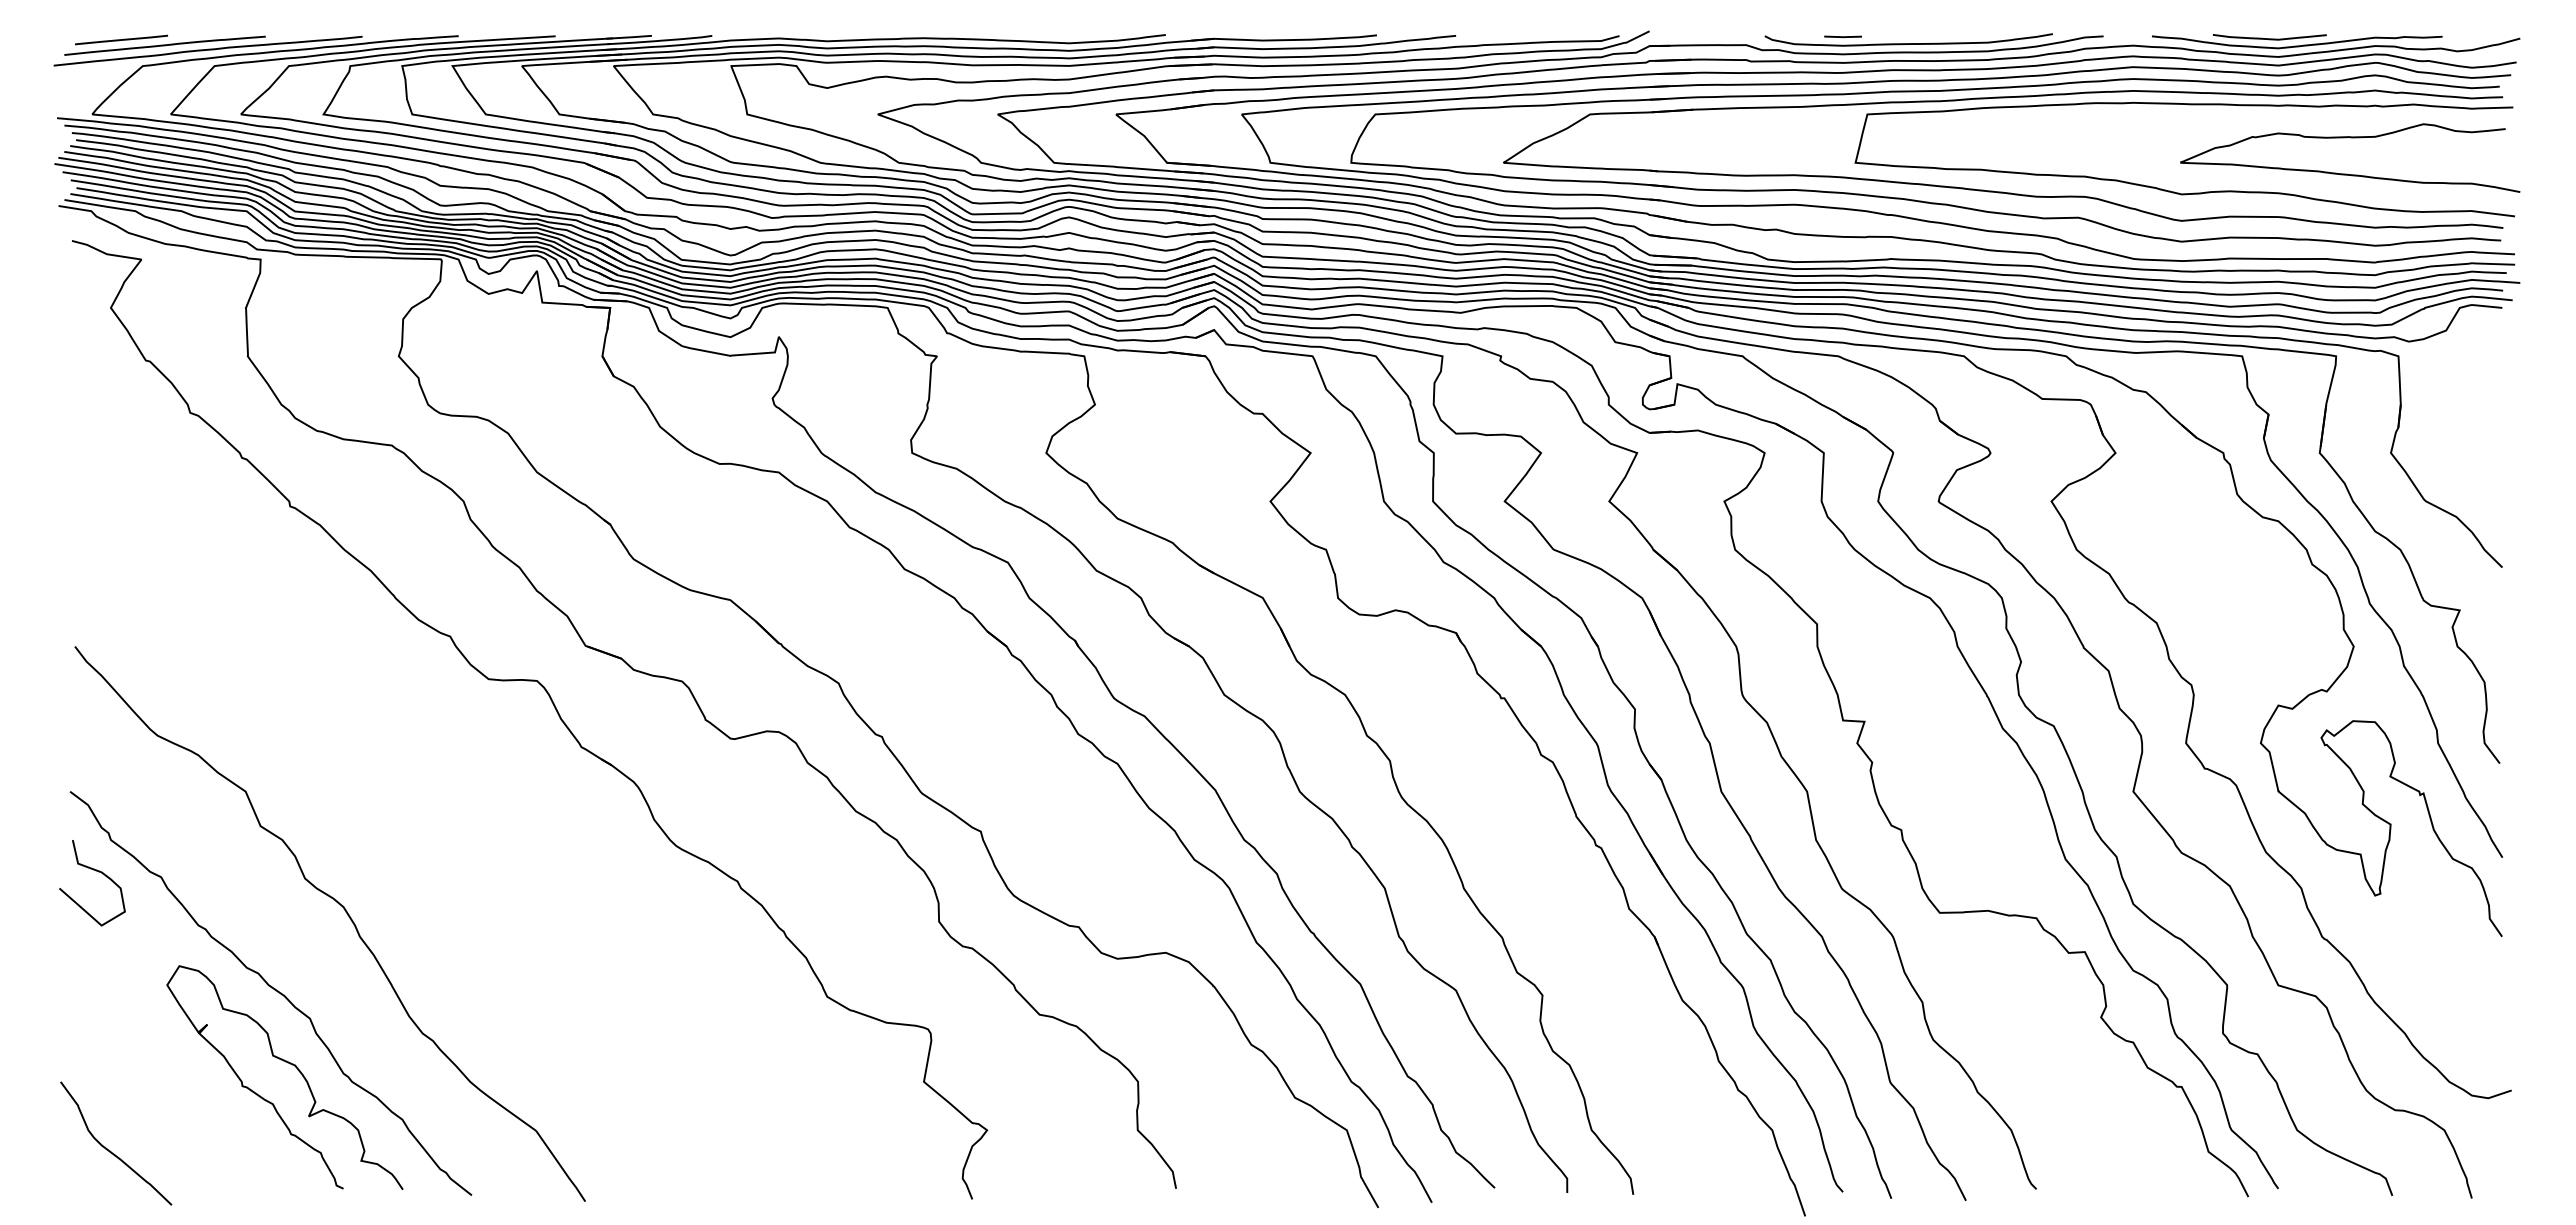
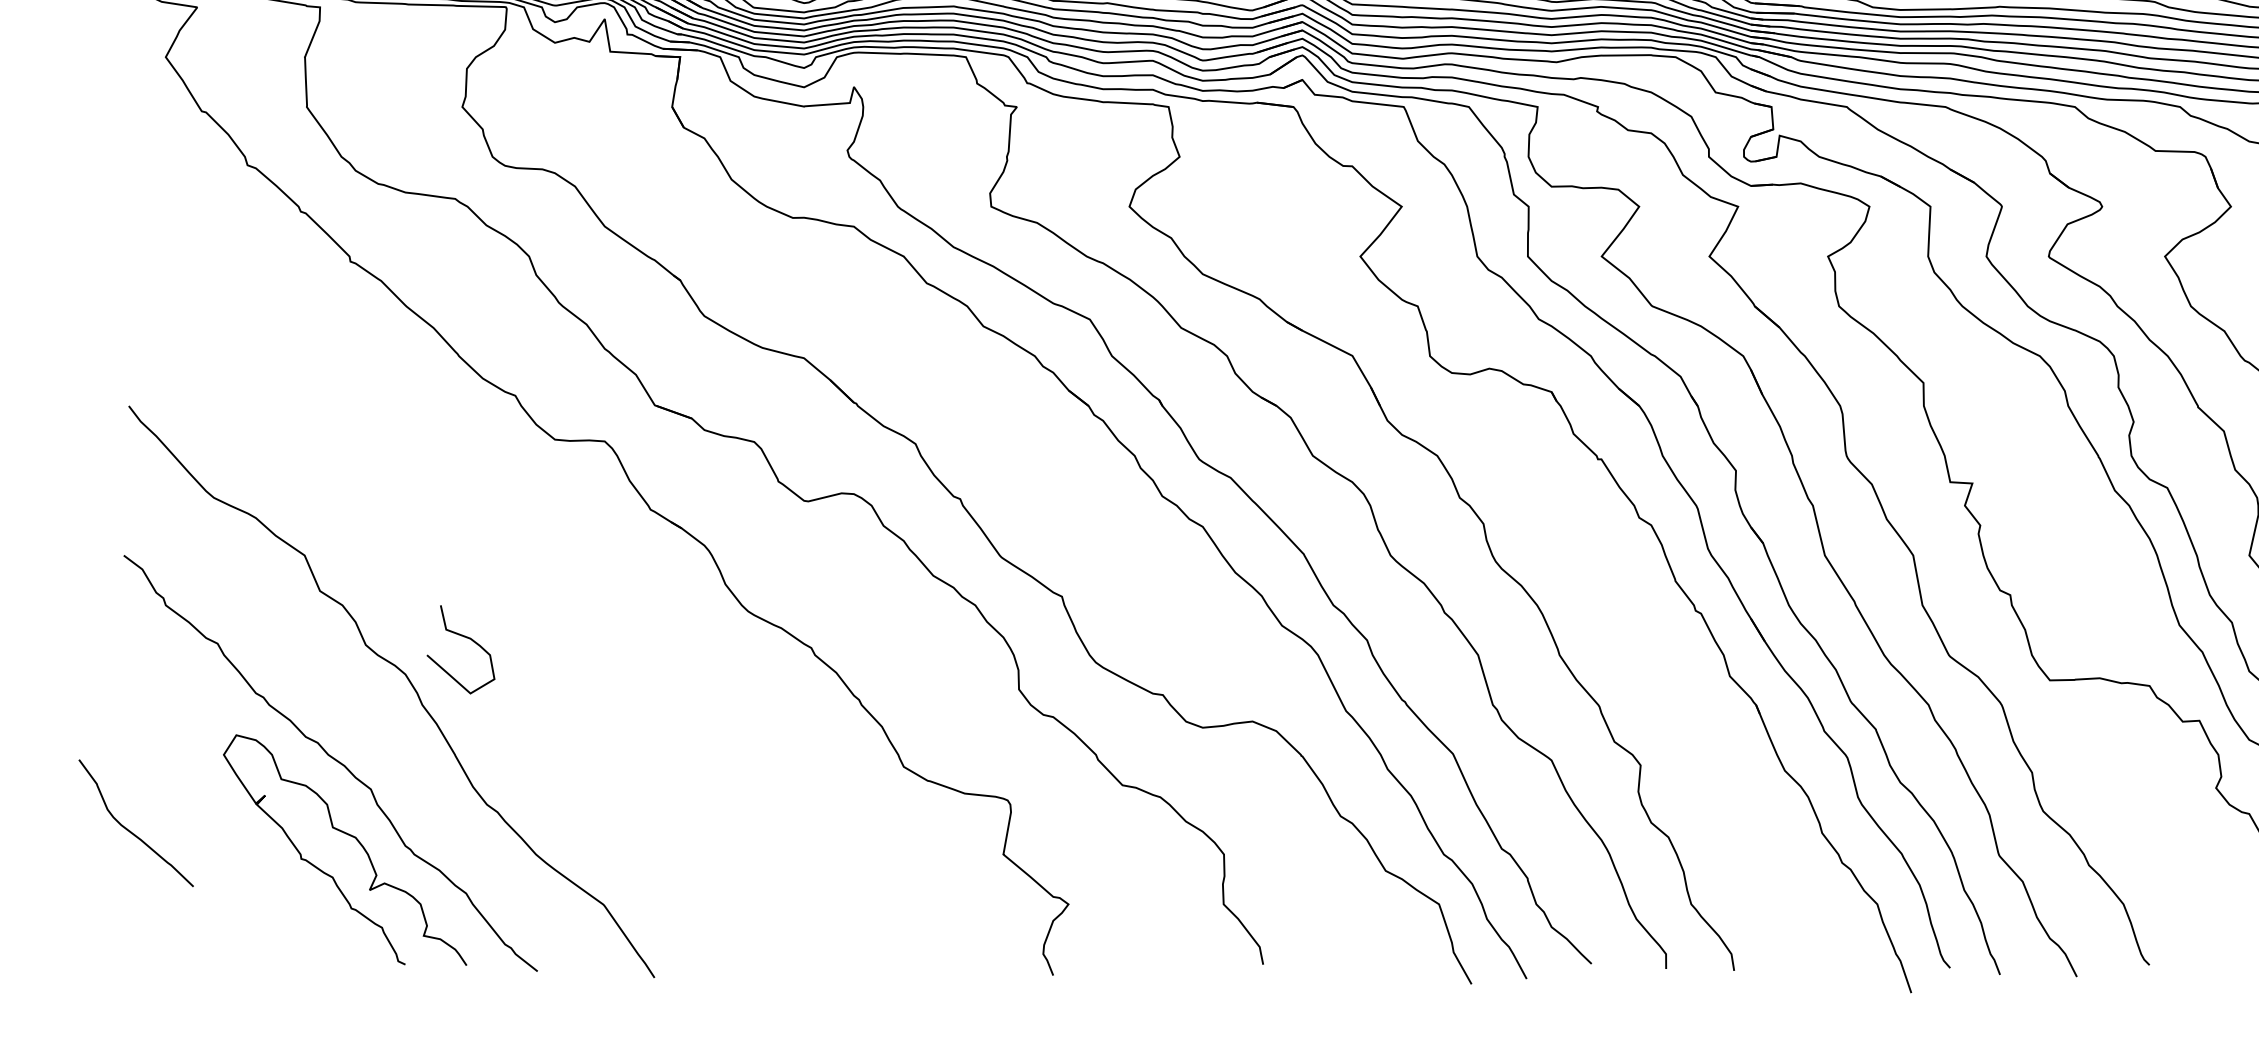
curve: (98, 872) -> (467, 638), moved
curve: (110, 1150) -> (130, 830), moved

